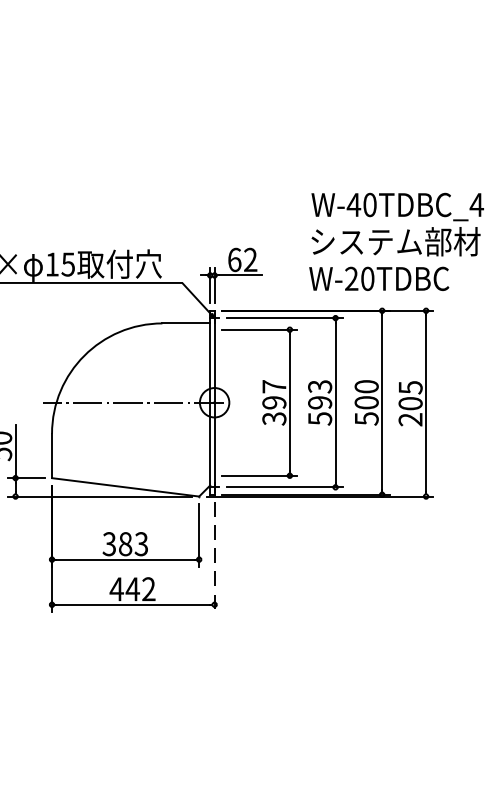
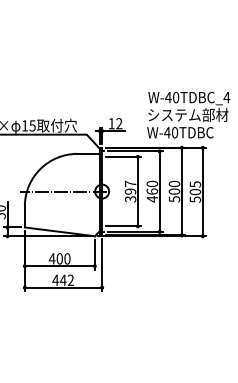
text: (234, 259) -> (111, 123), 62 -> 12
text: (351, 278) -> (167, 132), W-20TDBC -> W-40TDBC
text: (320, 402) -> (152, 191), 593 -> 460
text: (410, 419) -> (195, 199), 205 -> 505
text: (124, 543) -> (59, 258), 383 -> 400
line: (215, 558) -> (102, 265), dashed -> solid

